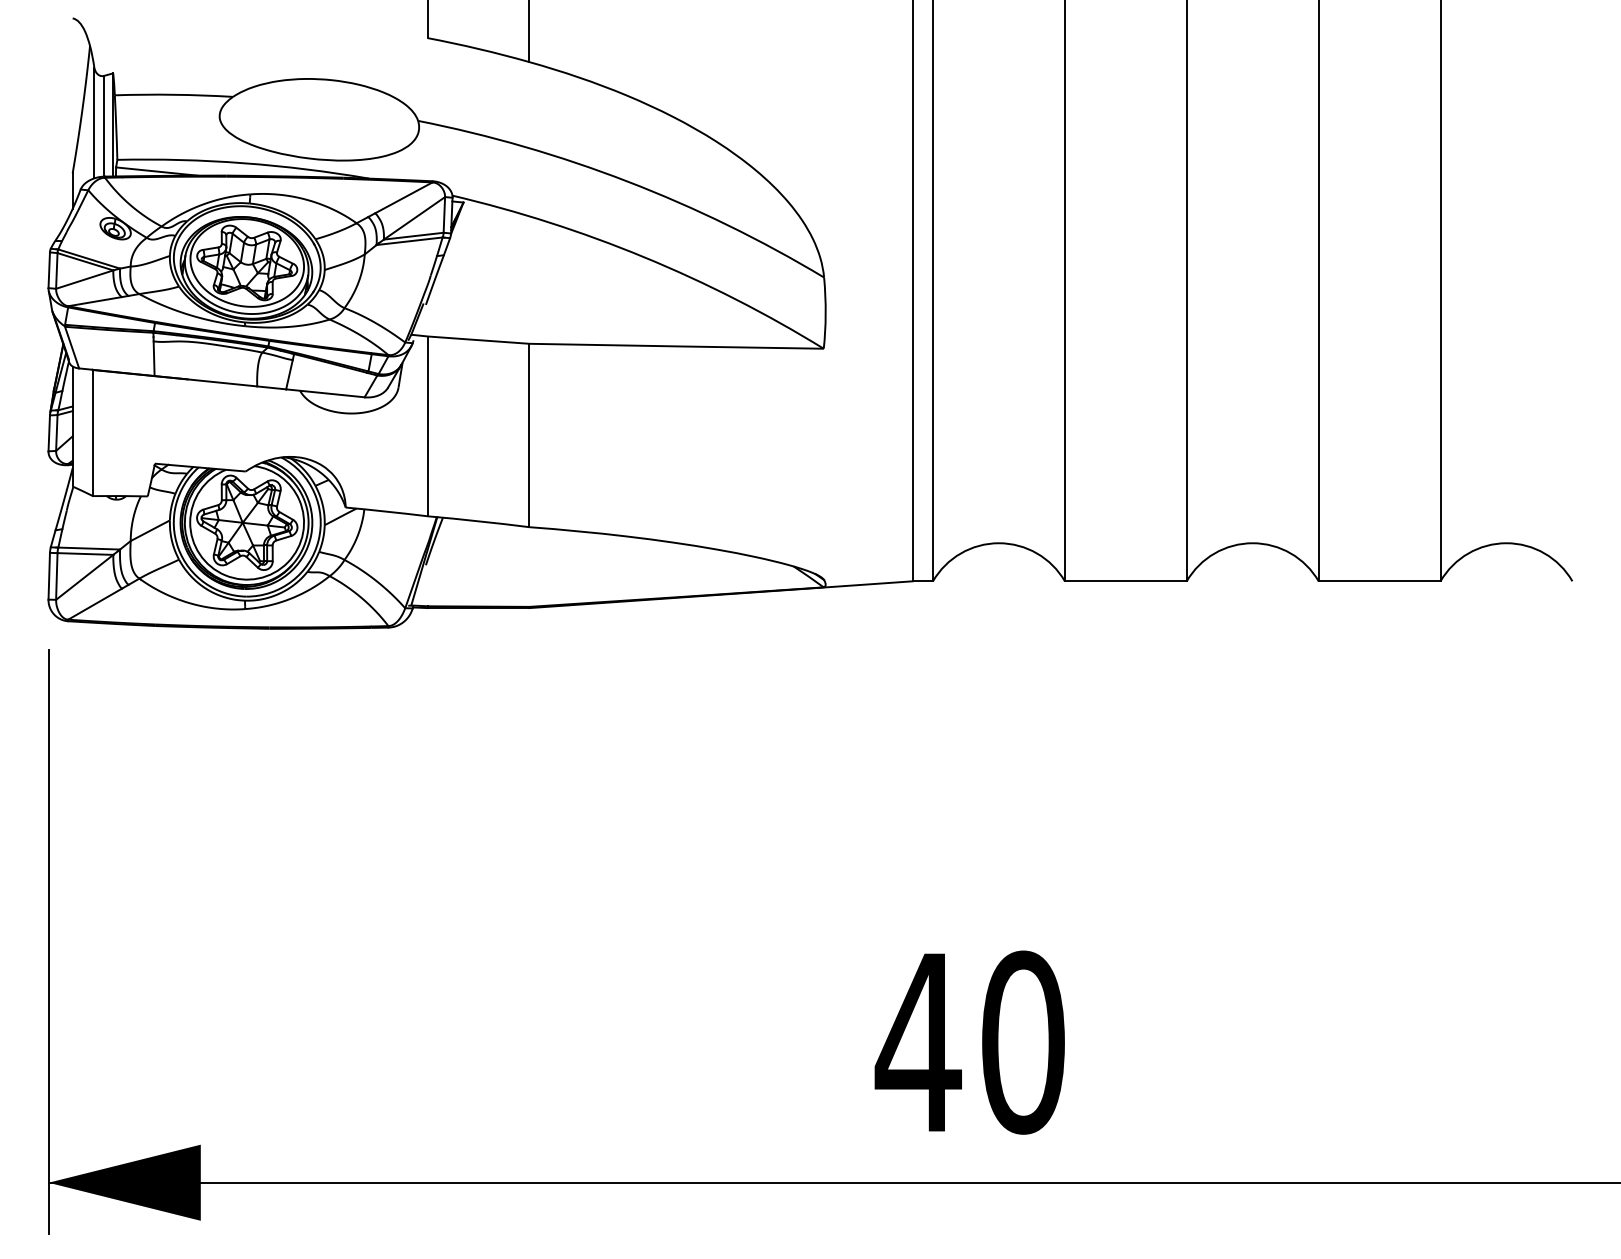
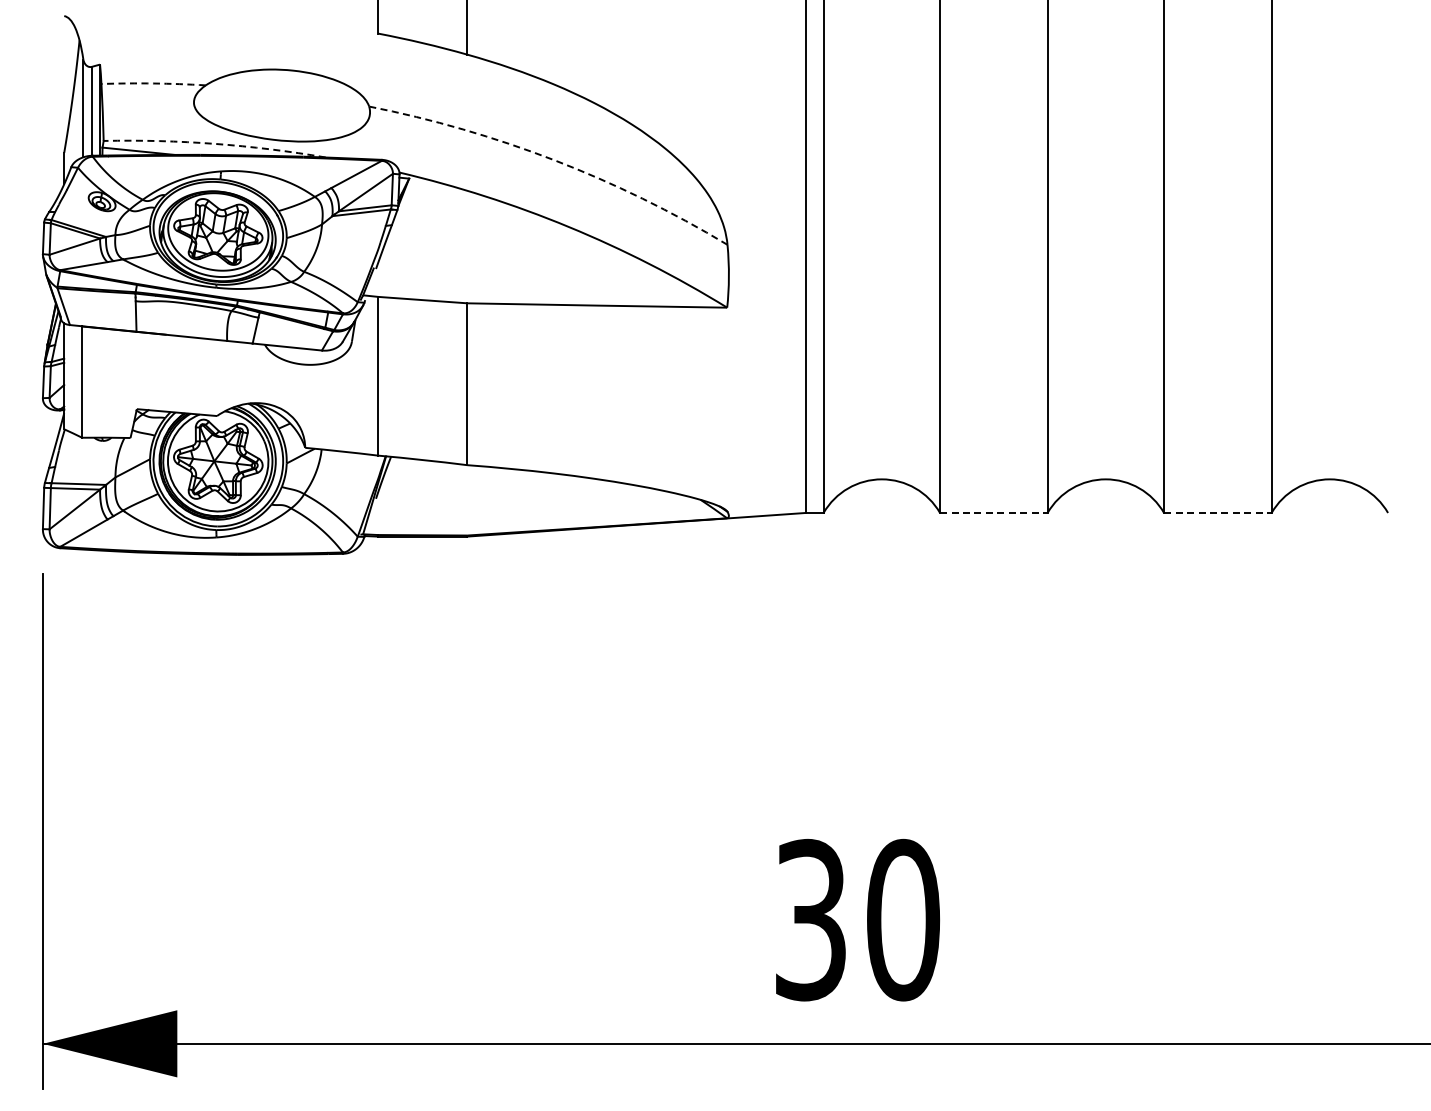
arc: (173, 94) -> (153, 83), solid -> dashed
arc: (244, 162) -> (215, 143), solid -> dashed
arc: (628, 182) -> (554, 160), solid -> dashed
line: (1125, 580) -> (993, 512), solid -> dashed
line: (1379, 580) -> (1217, 512), solid -> dashed
text: (918, 1041) -> (810, 919), 40 -> 30

